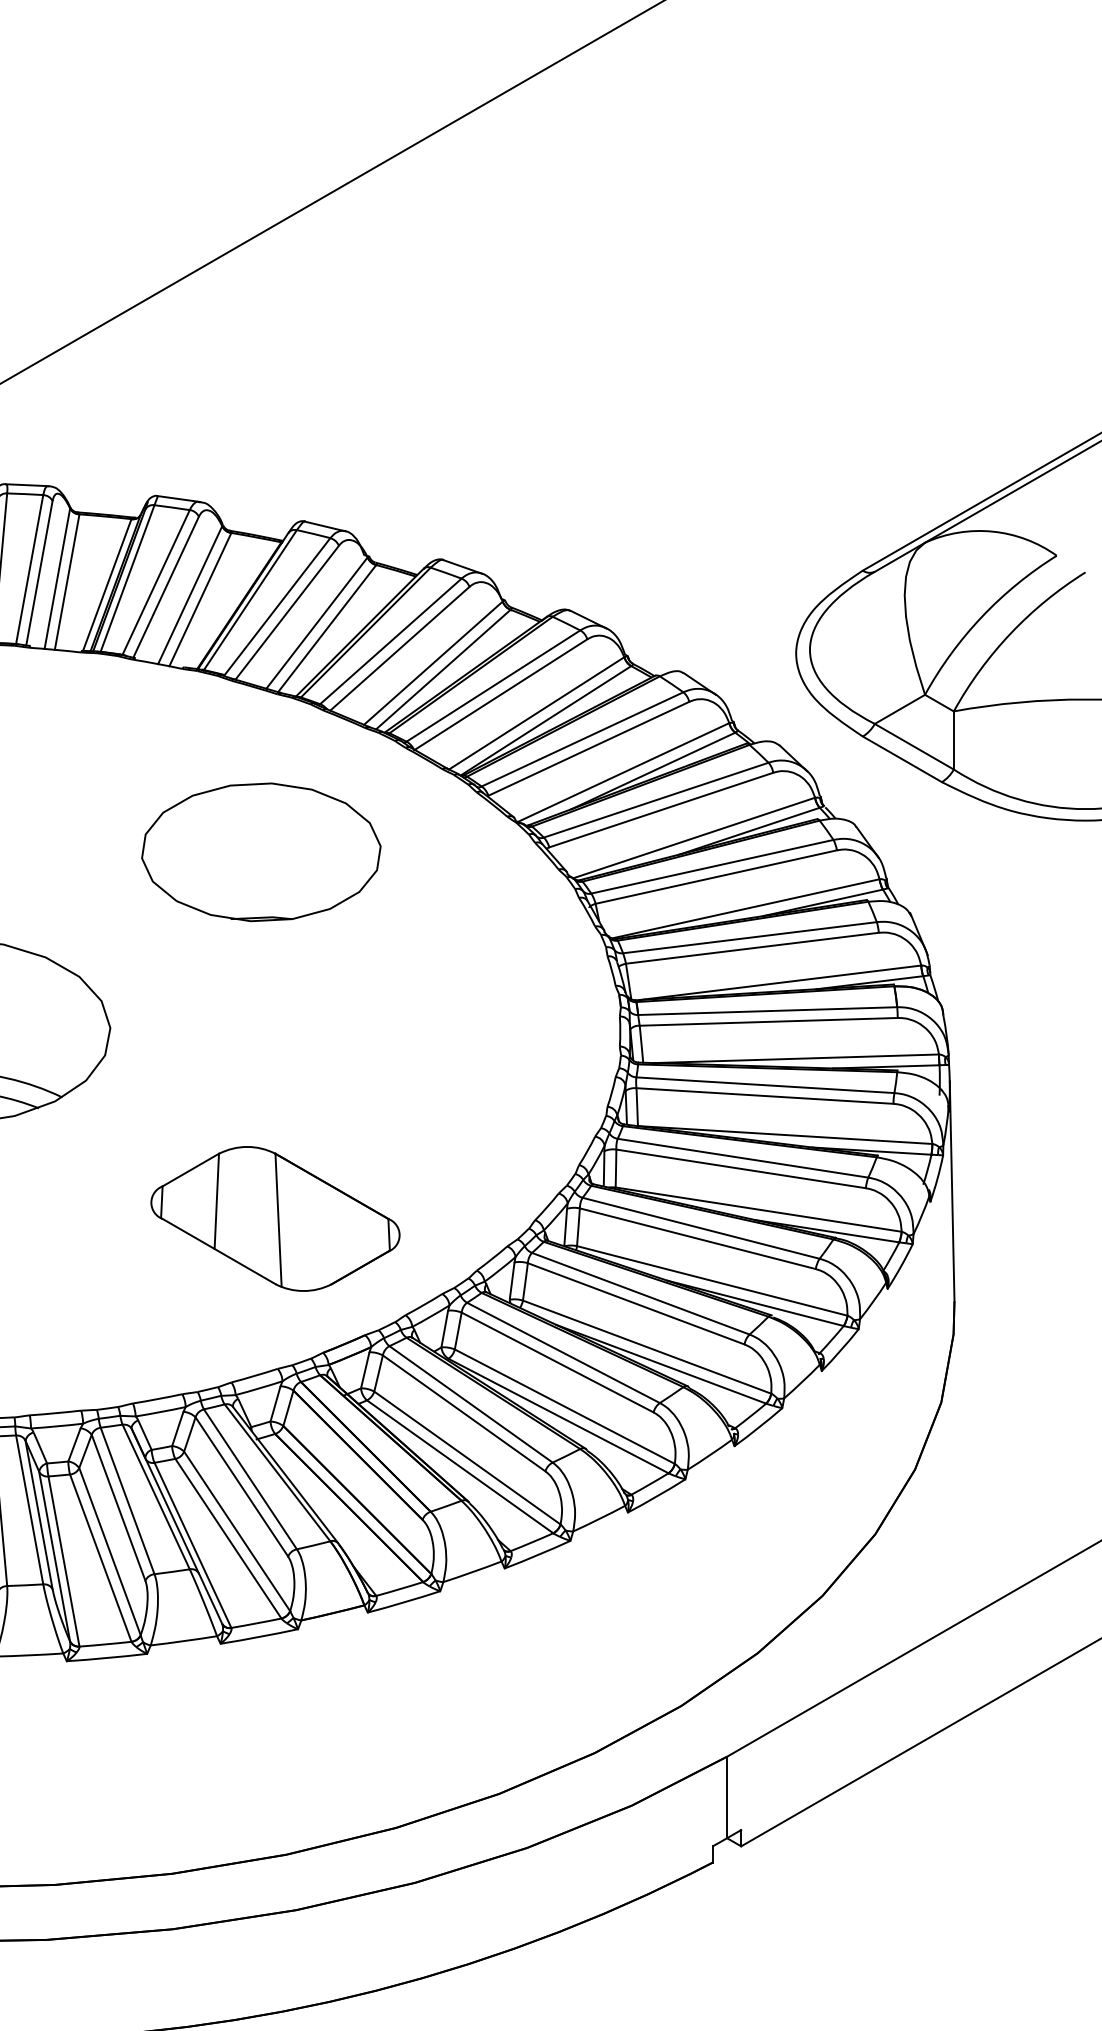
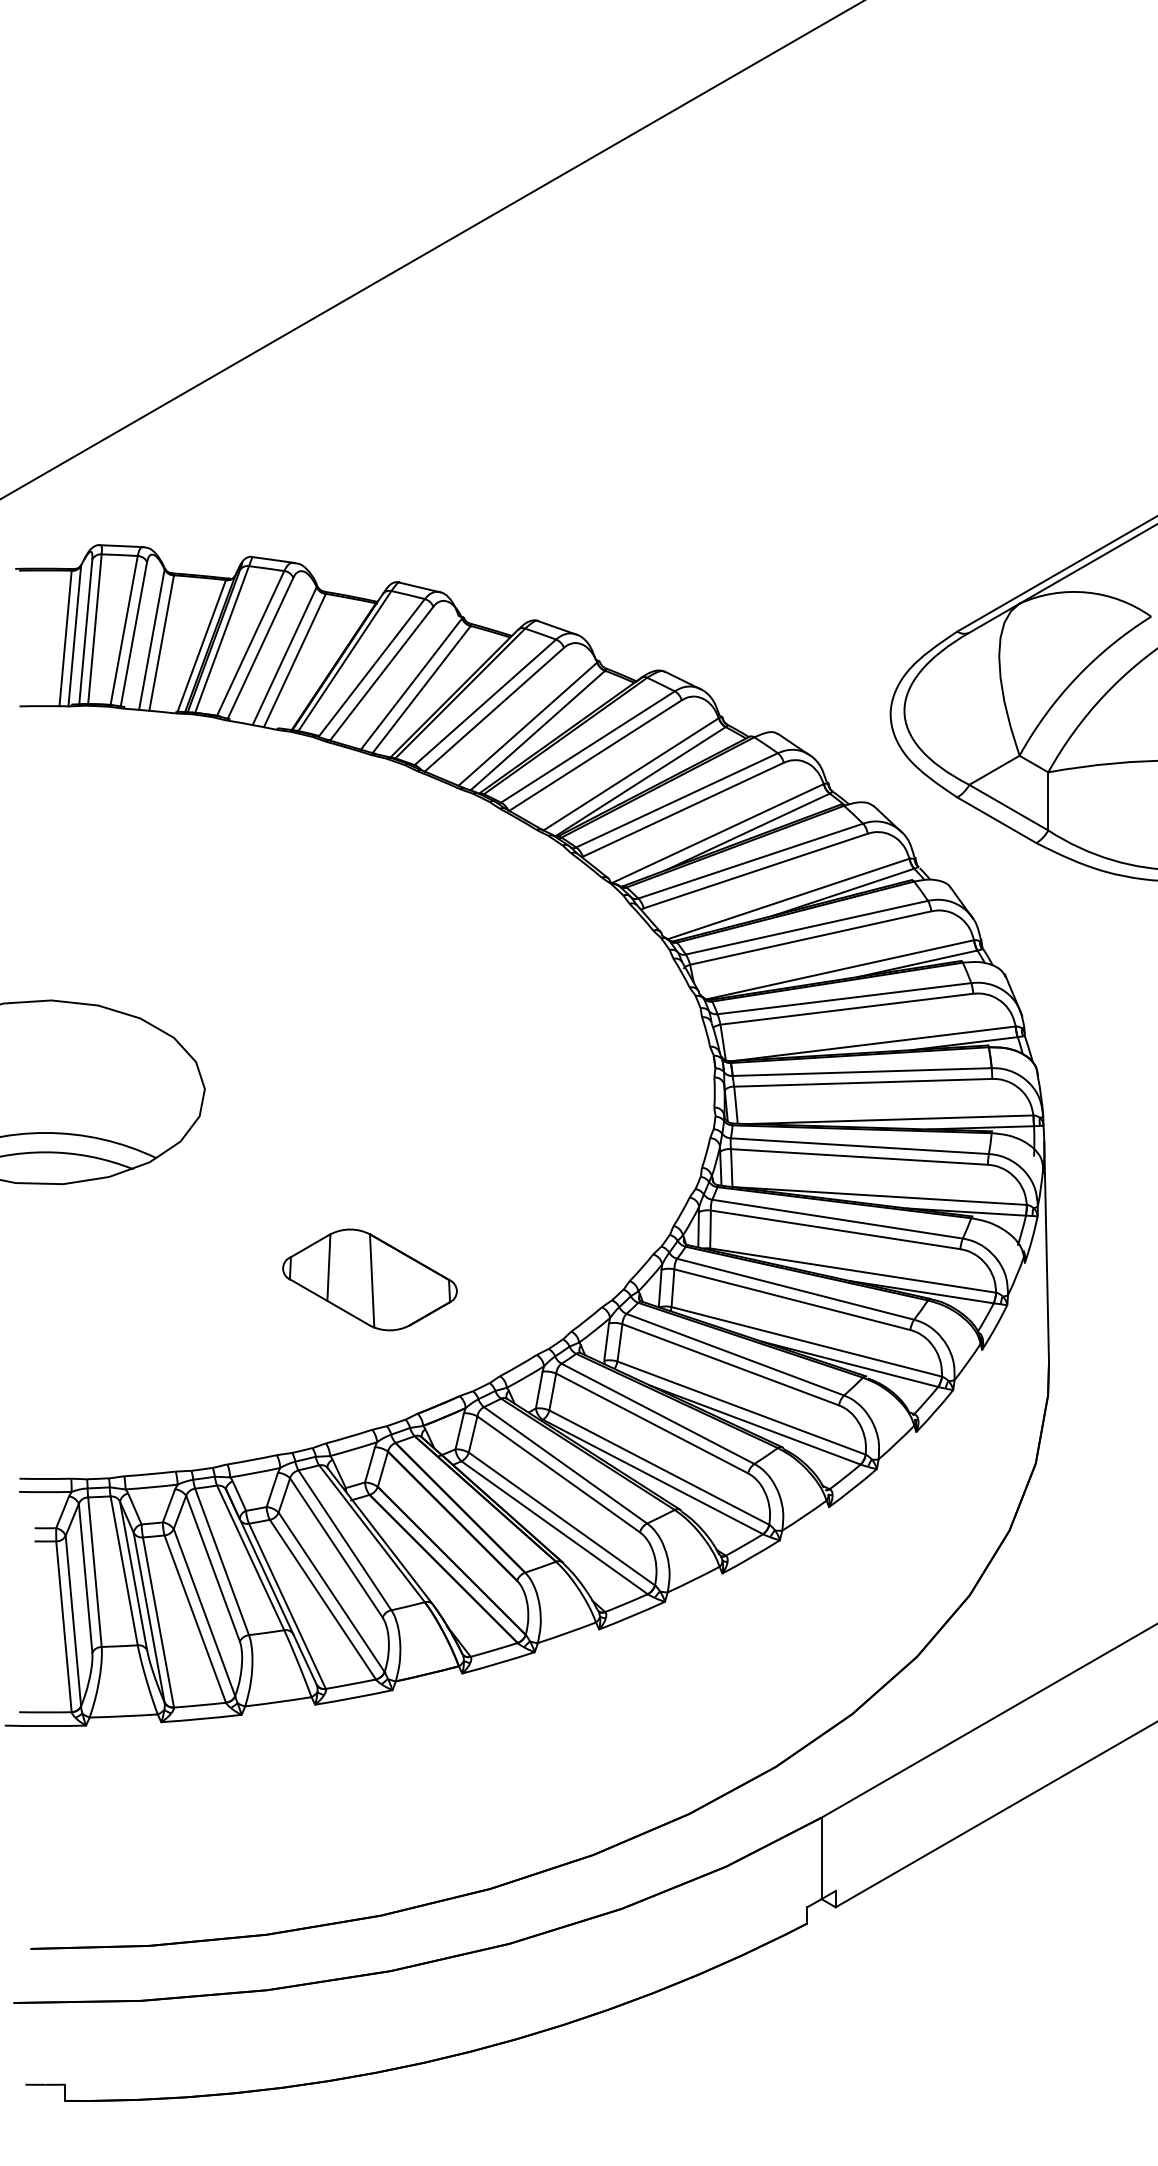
part: (261, 852) -> (355, 913), removed
part: (275, 1218) -> (369, 1279), size x0.7

